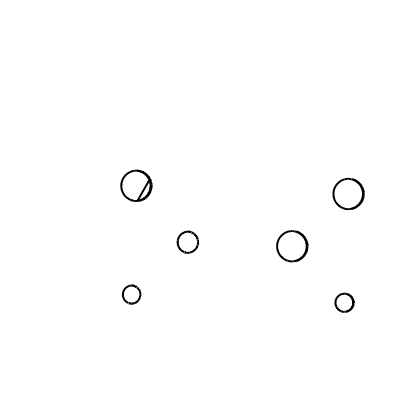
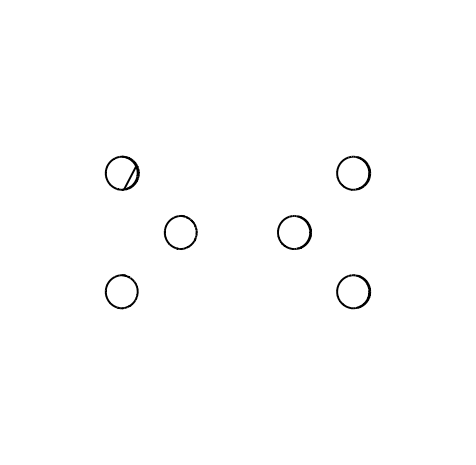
part: (187, 242) -> (180, 232), size x1.43
part: (131, 294) -> (121, 291), size x1.67
part: (344, 302) -> (353, 291), size x1.67

